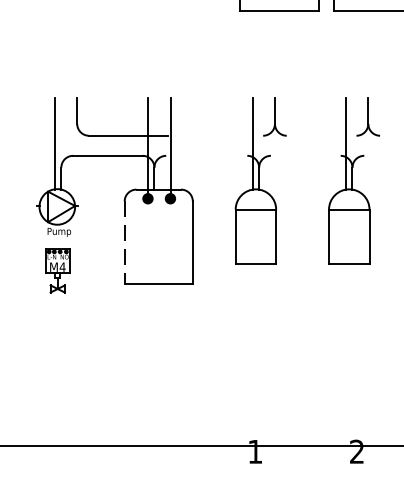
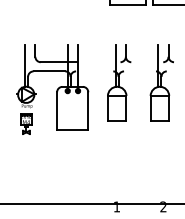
line: (125, 243) -> (57, 111), dashed -> solid

